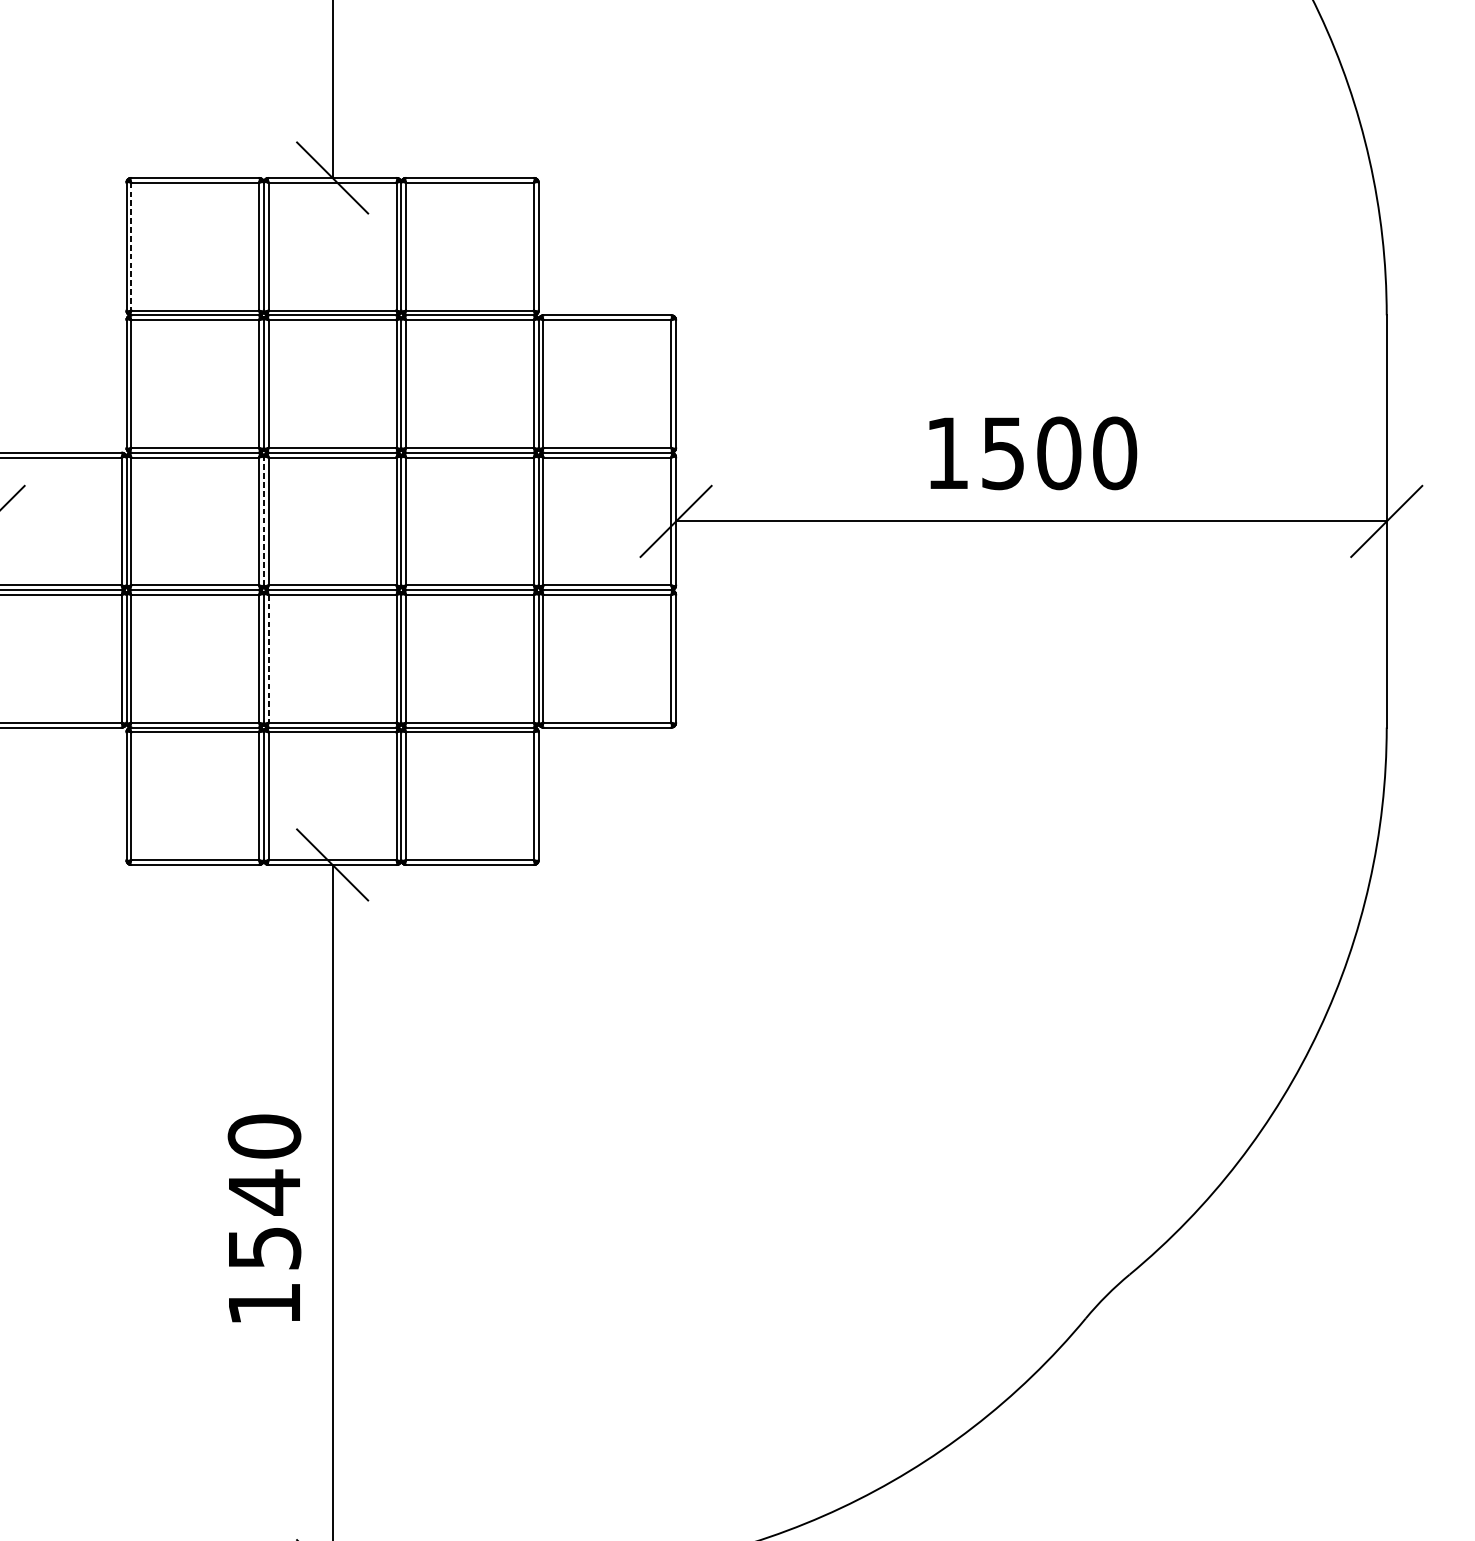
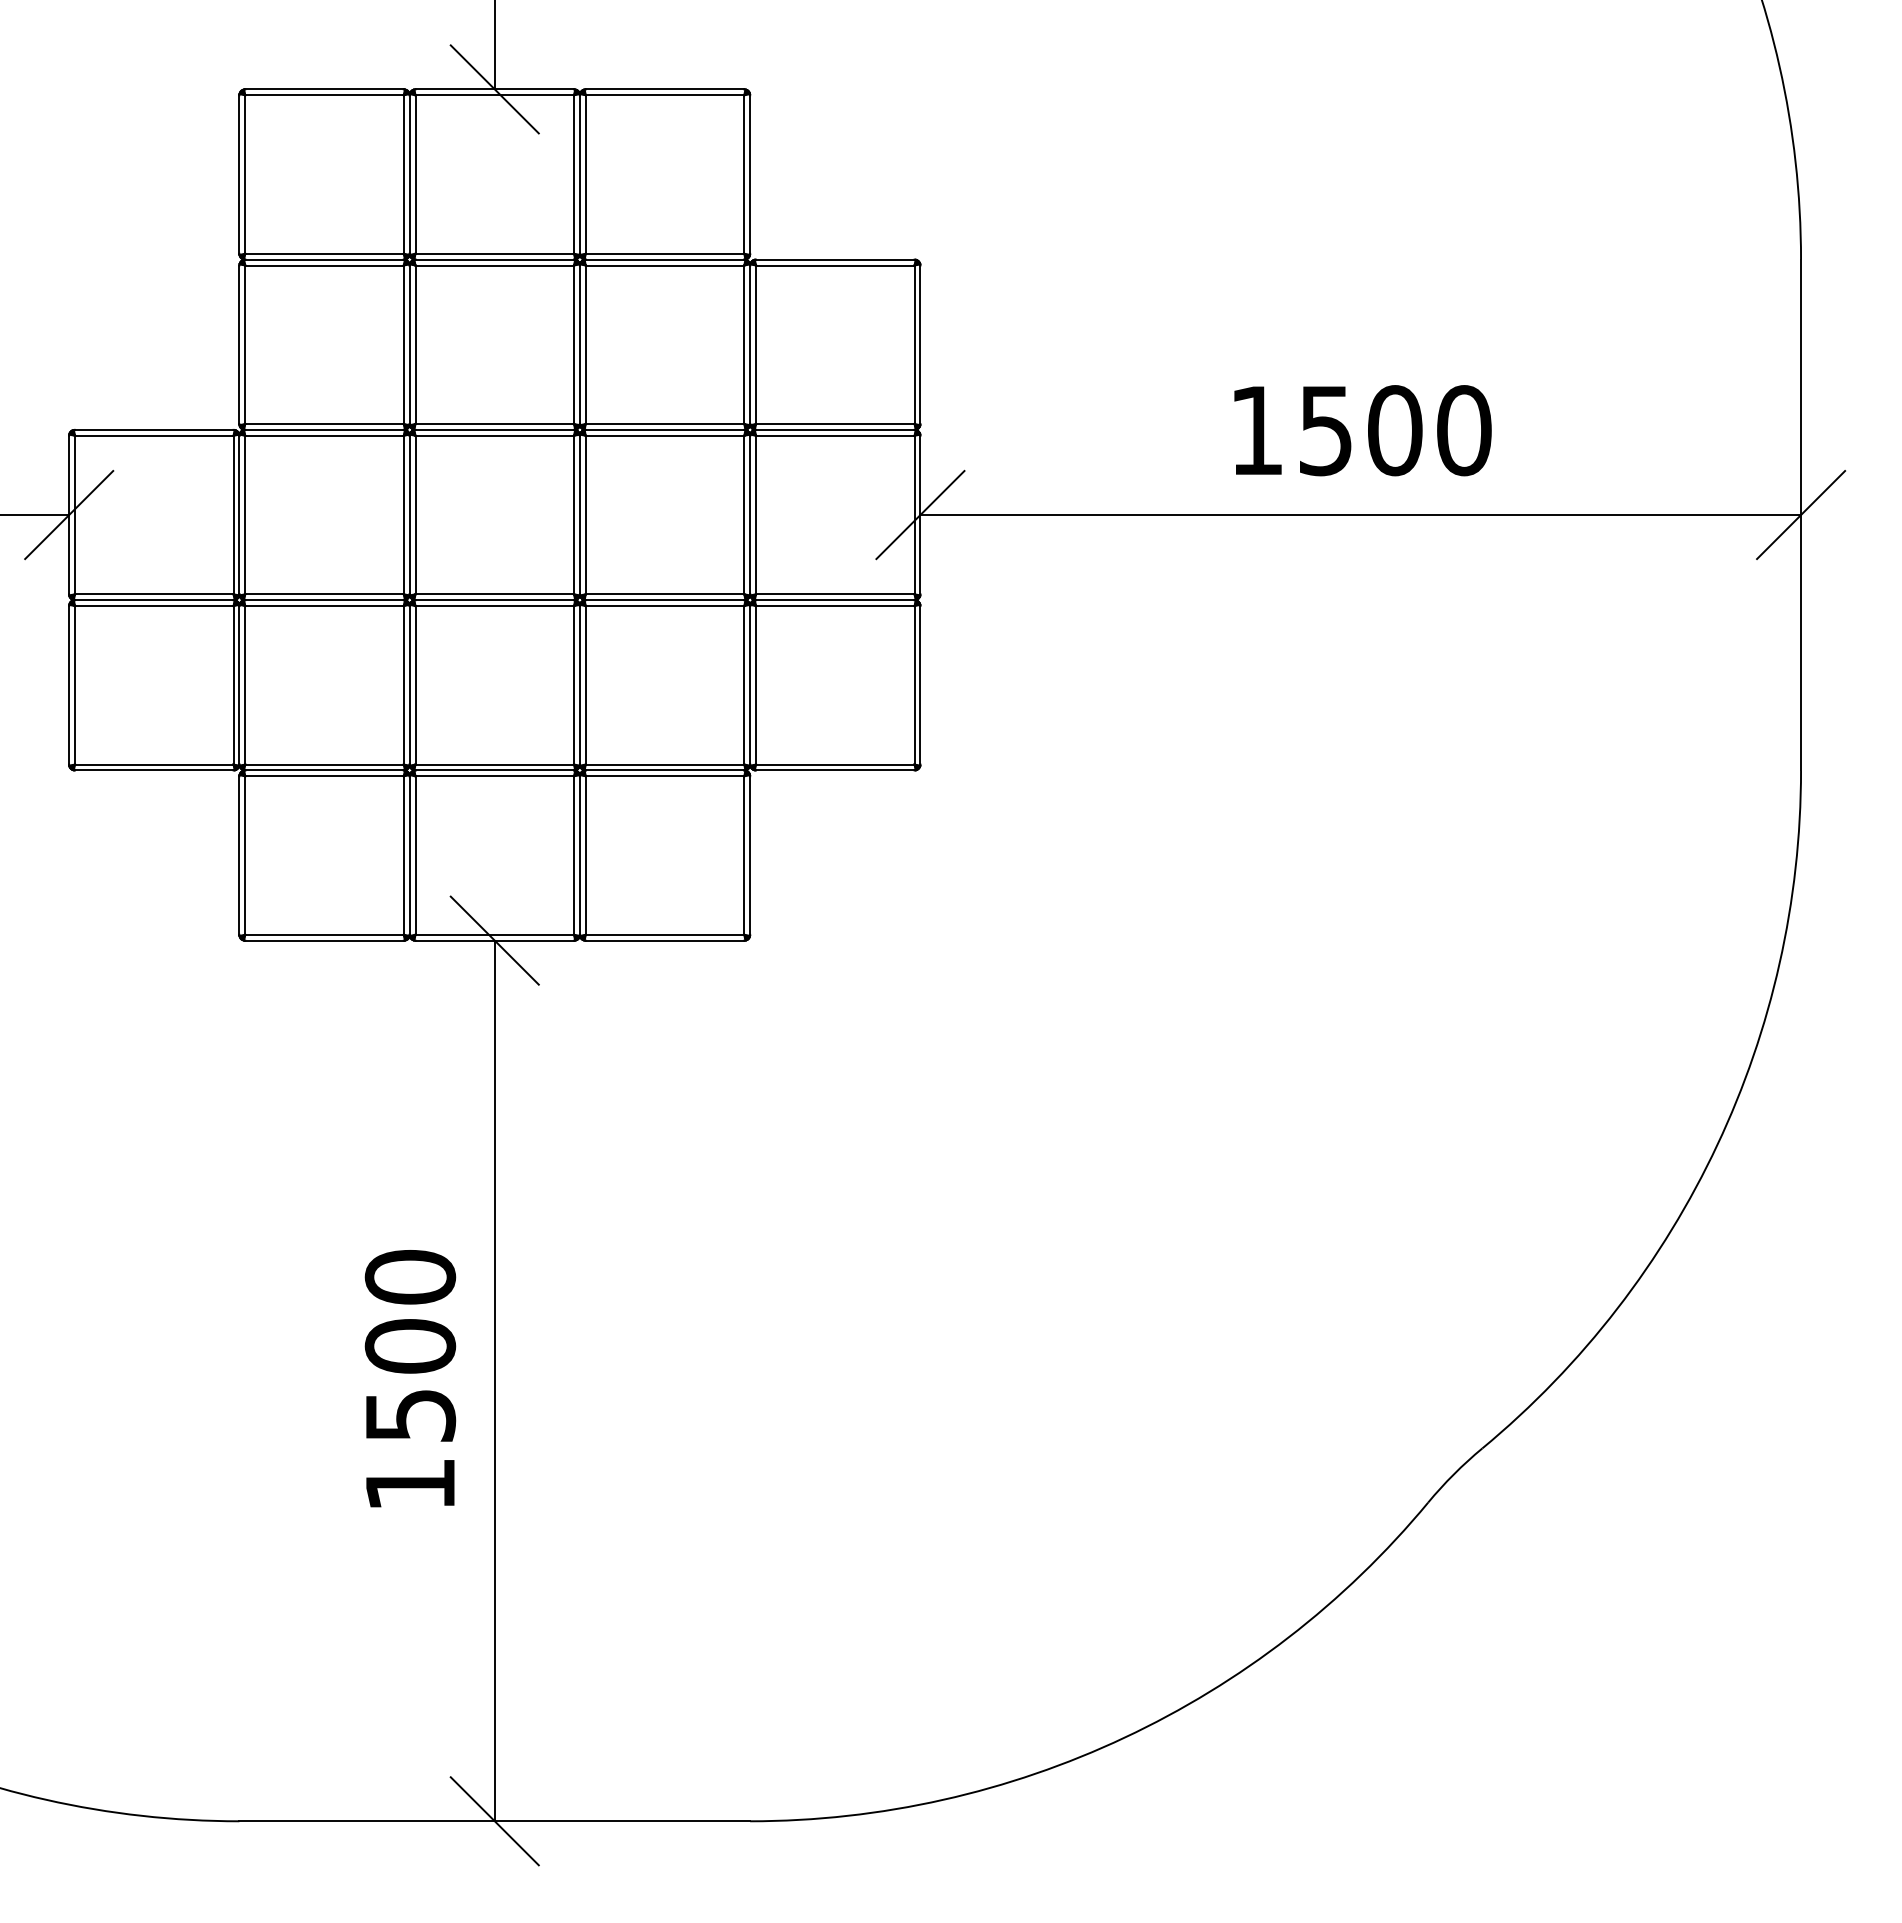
line: (131, 247) -> (245, 175), dashed -> solid
line: (263, 521) -> (409, 514), dashed -> solid
line: (268, 659) -> (415, 685), dashed -> solid
text: (264, 1192) -> (410, 1346), 1540 -> 1500

